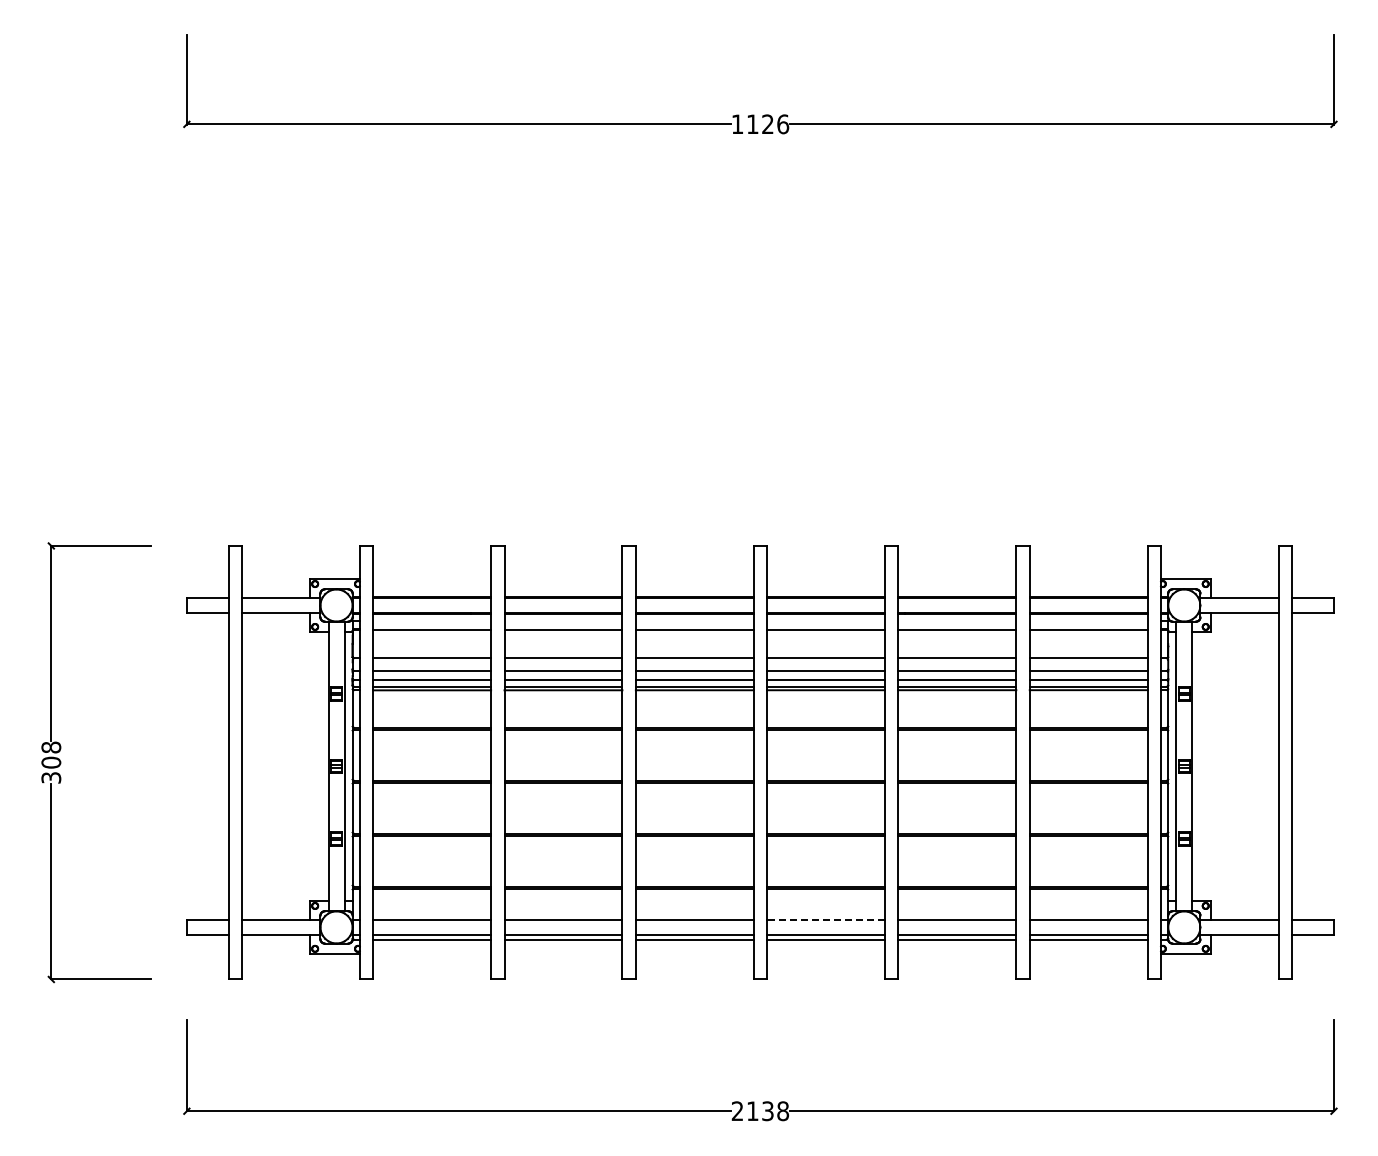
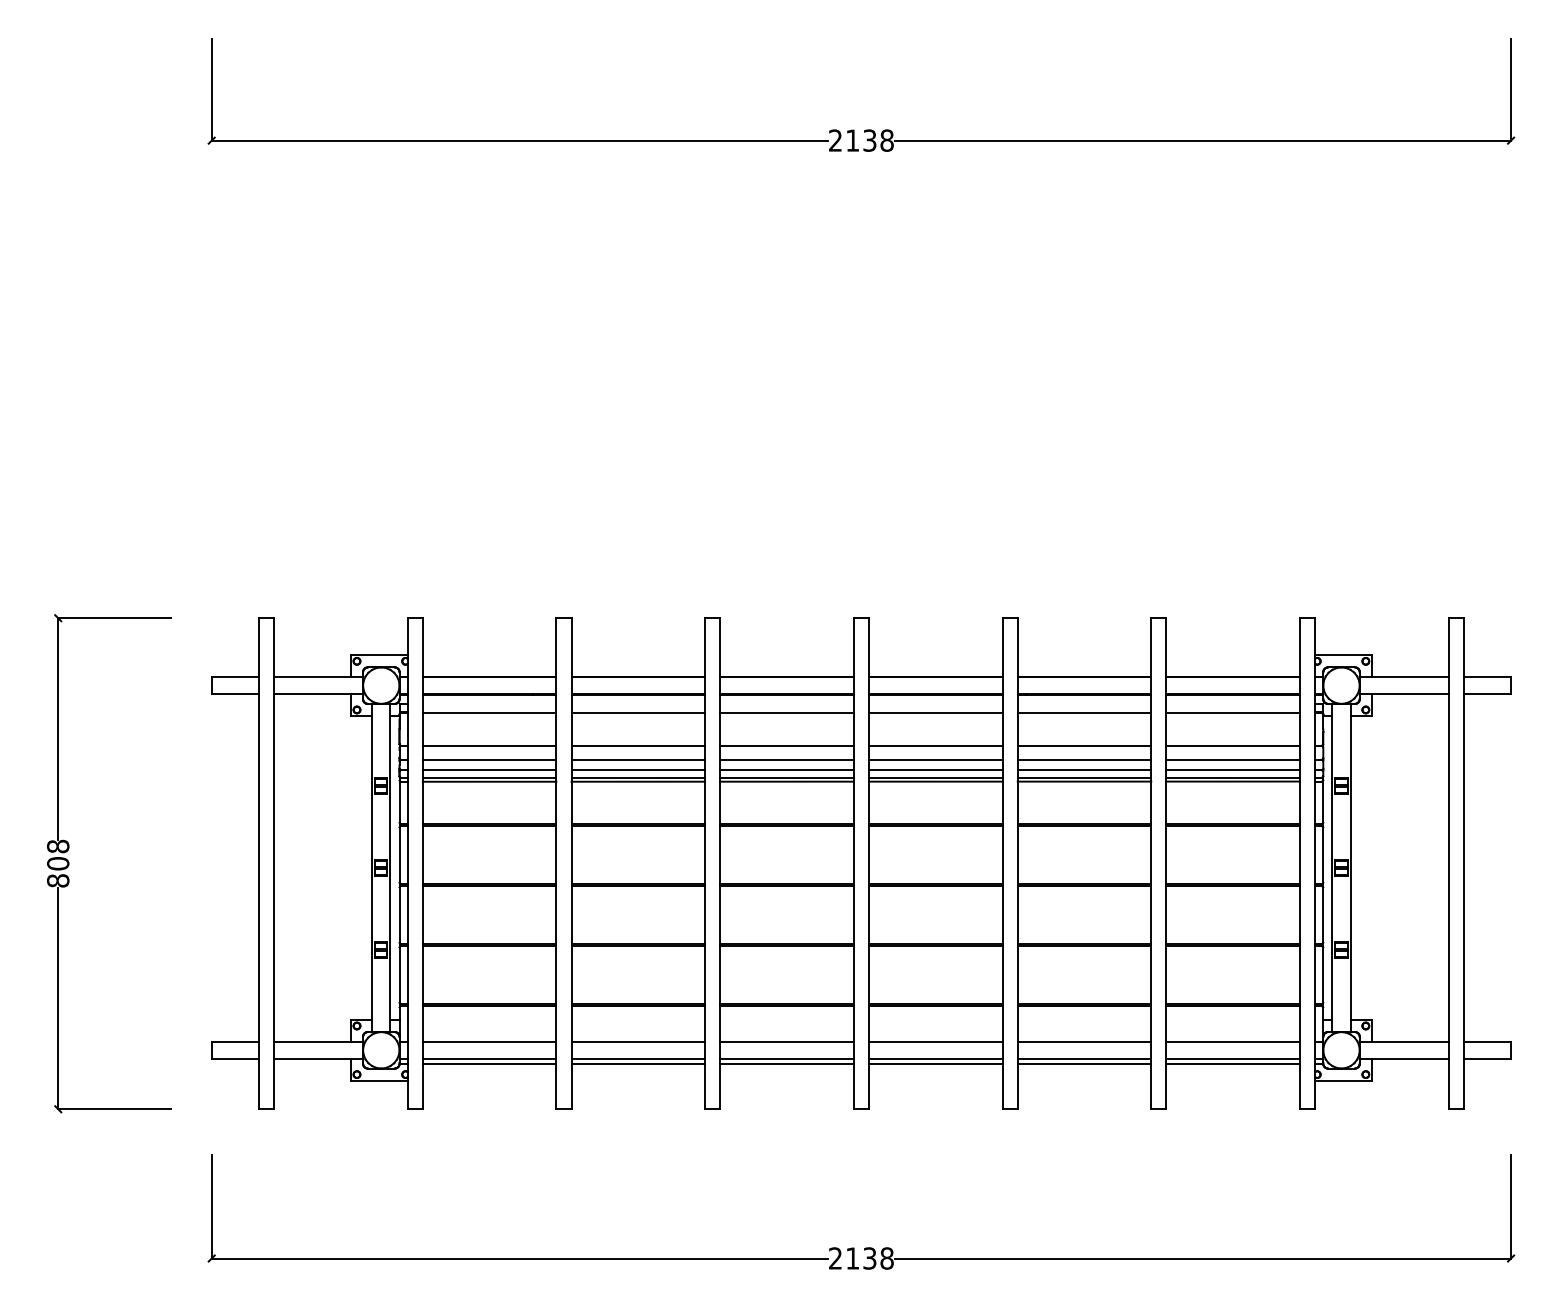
text: (760, 124) -> (861, 140), 1126 -> 2138
text: (51, 777) -> (58, 880), 308 -> 808
line: (826, 919) -> (936, 1041), dashed -> solid

